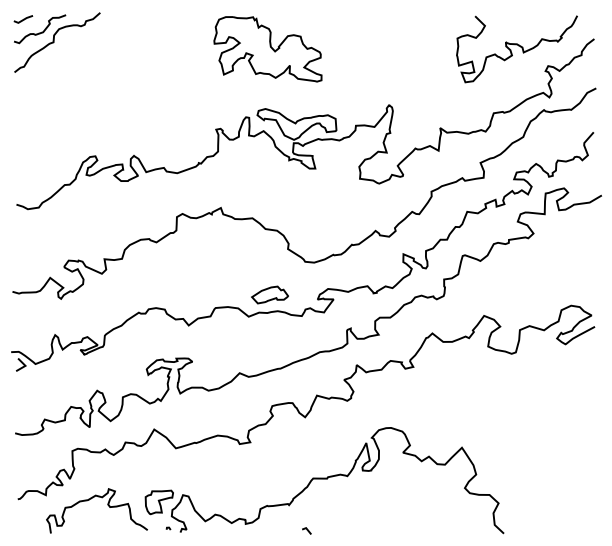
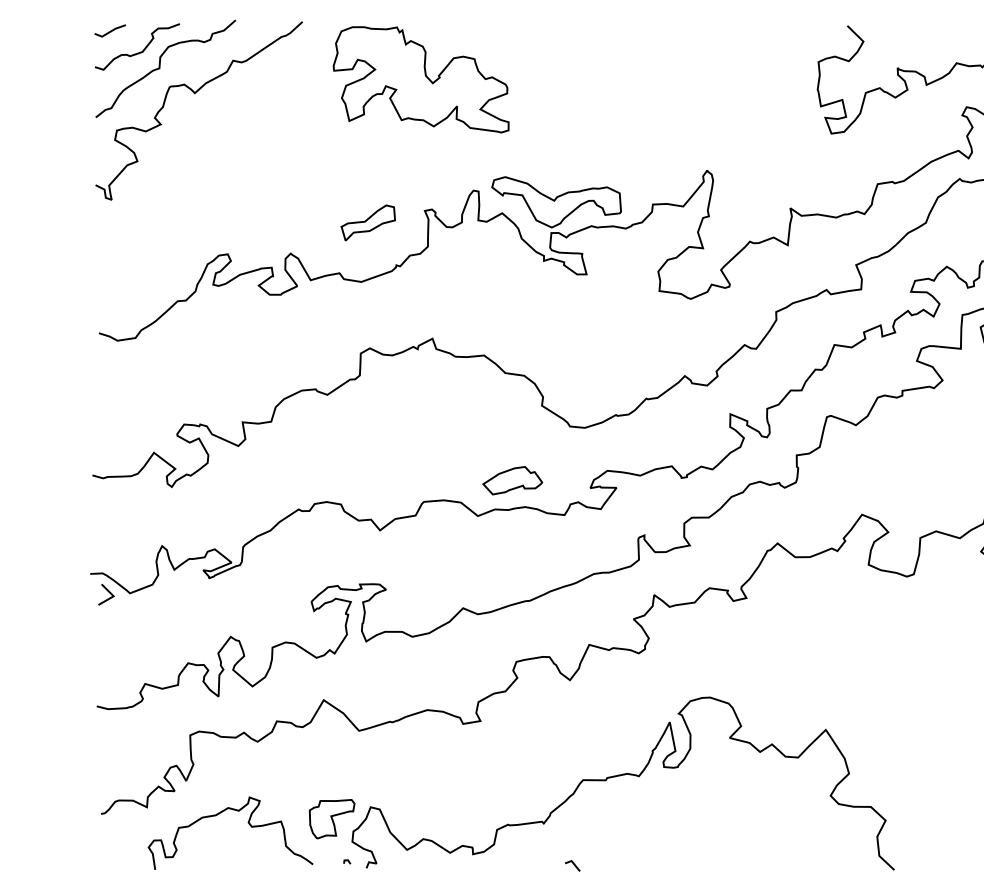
part: (267, 49) -> (420, 80), moved
curve: (75, 58) -> (195, 94), added
part: (181, 136) -> (368, 222), added

